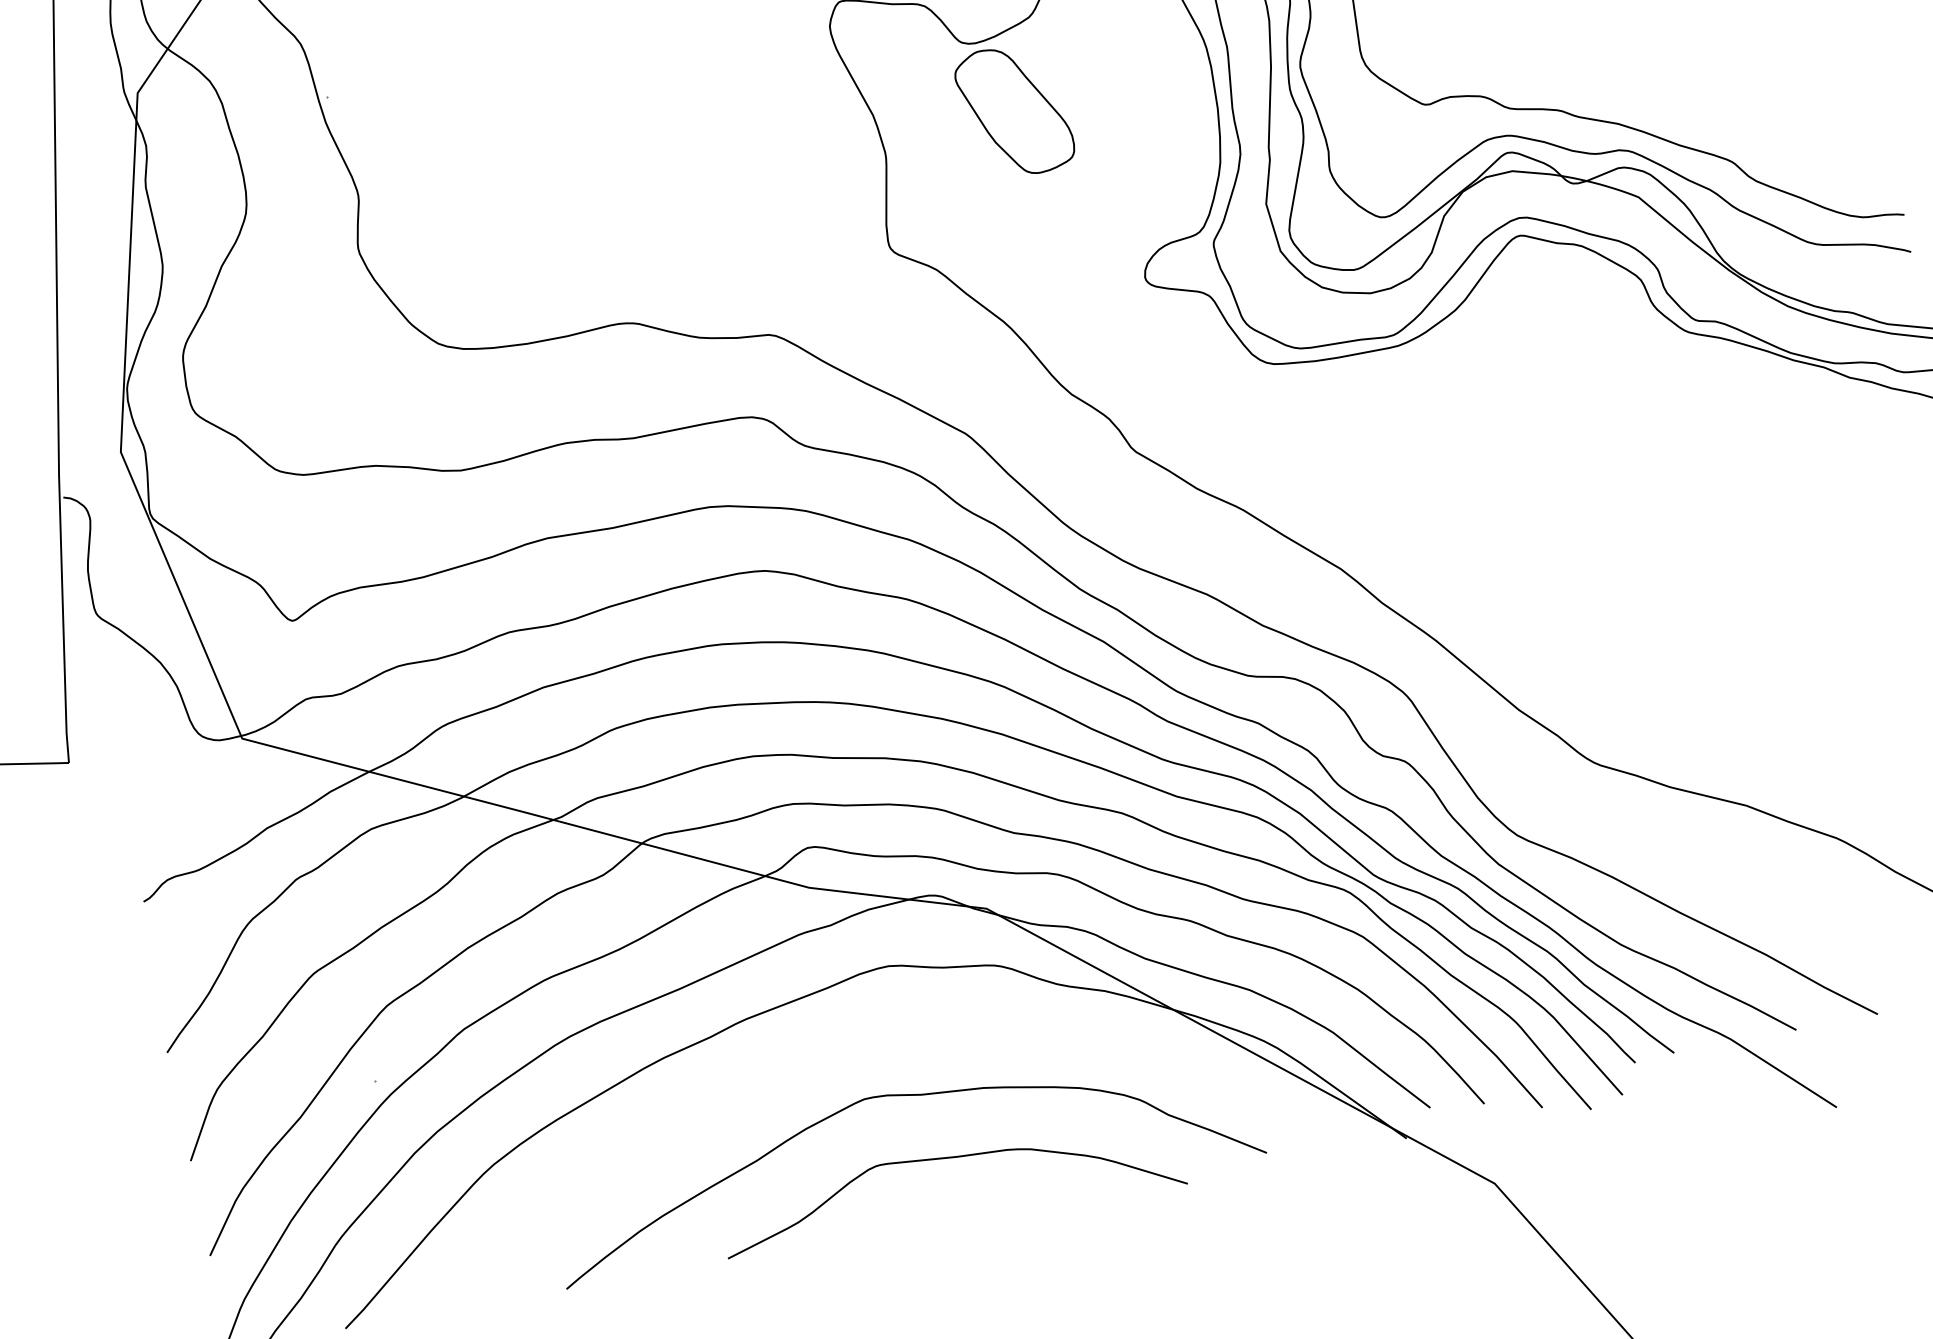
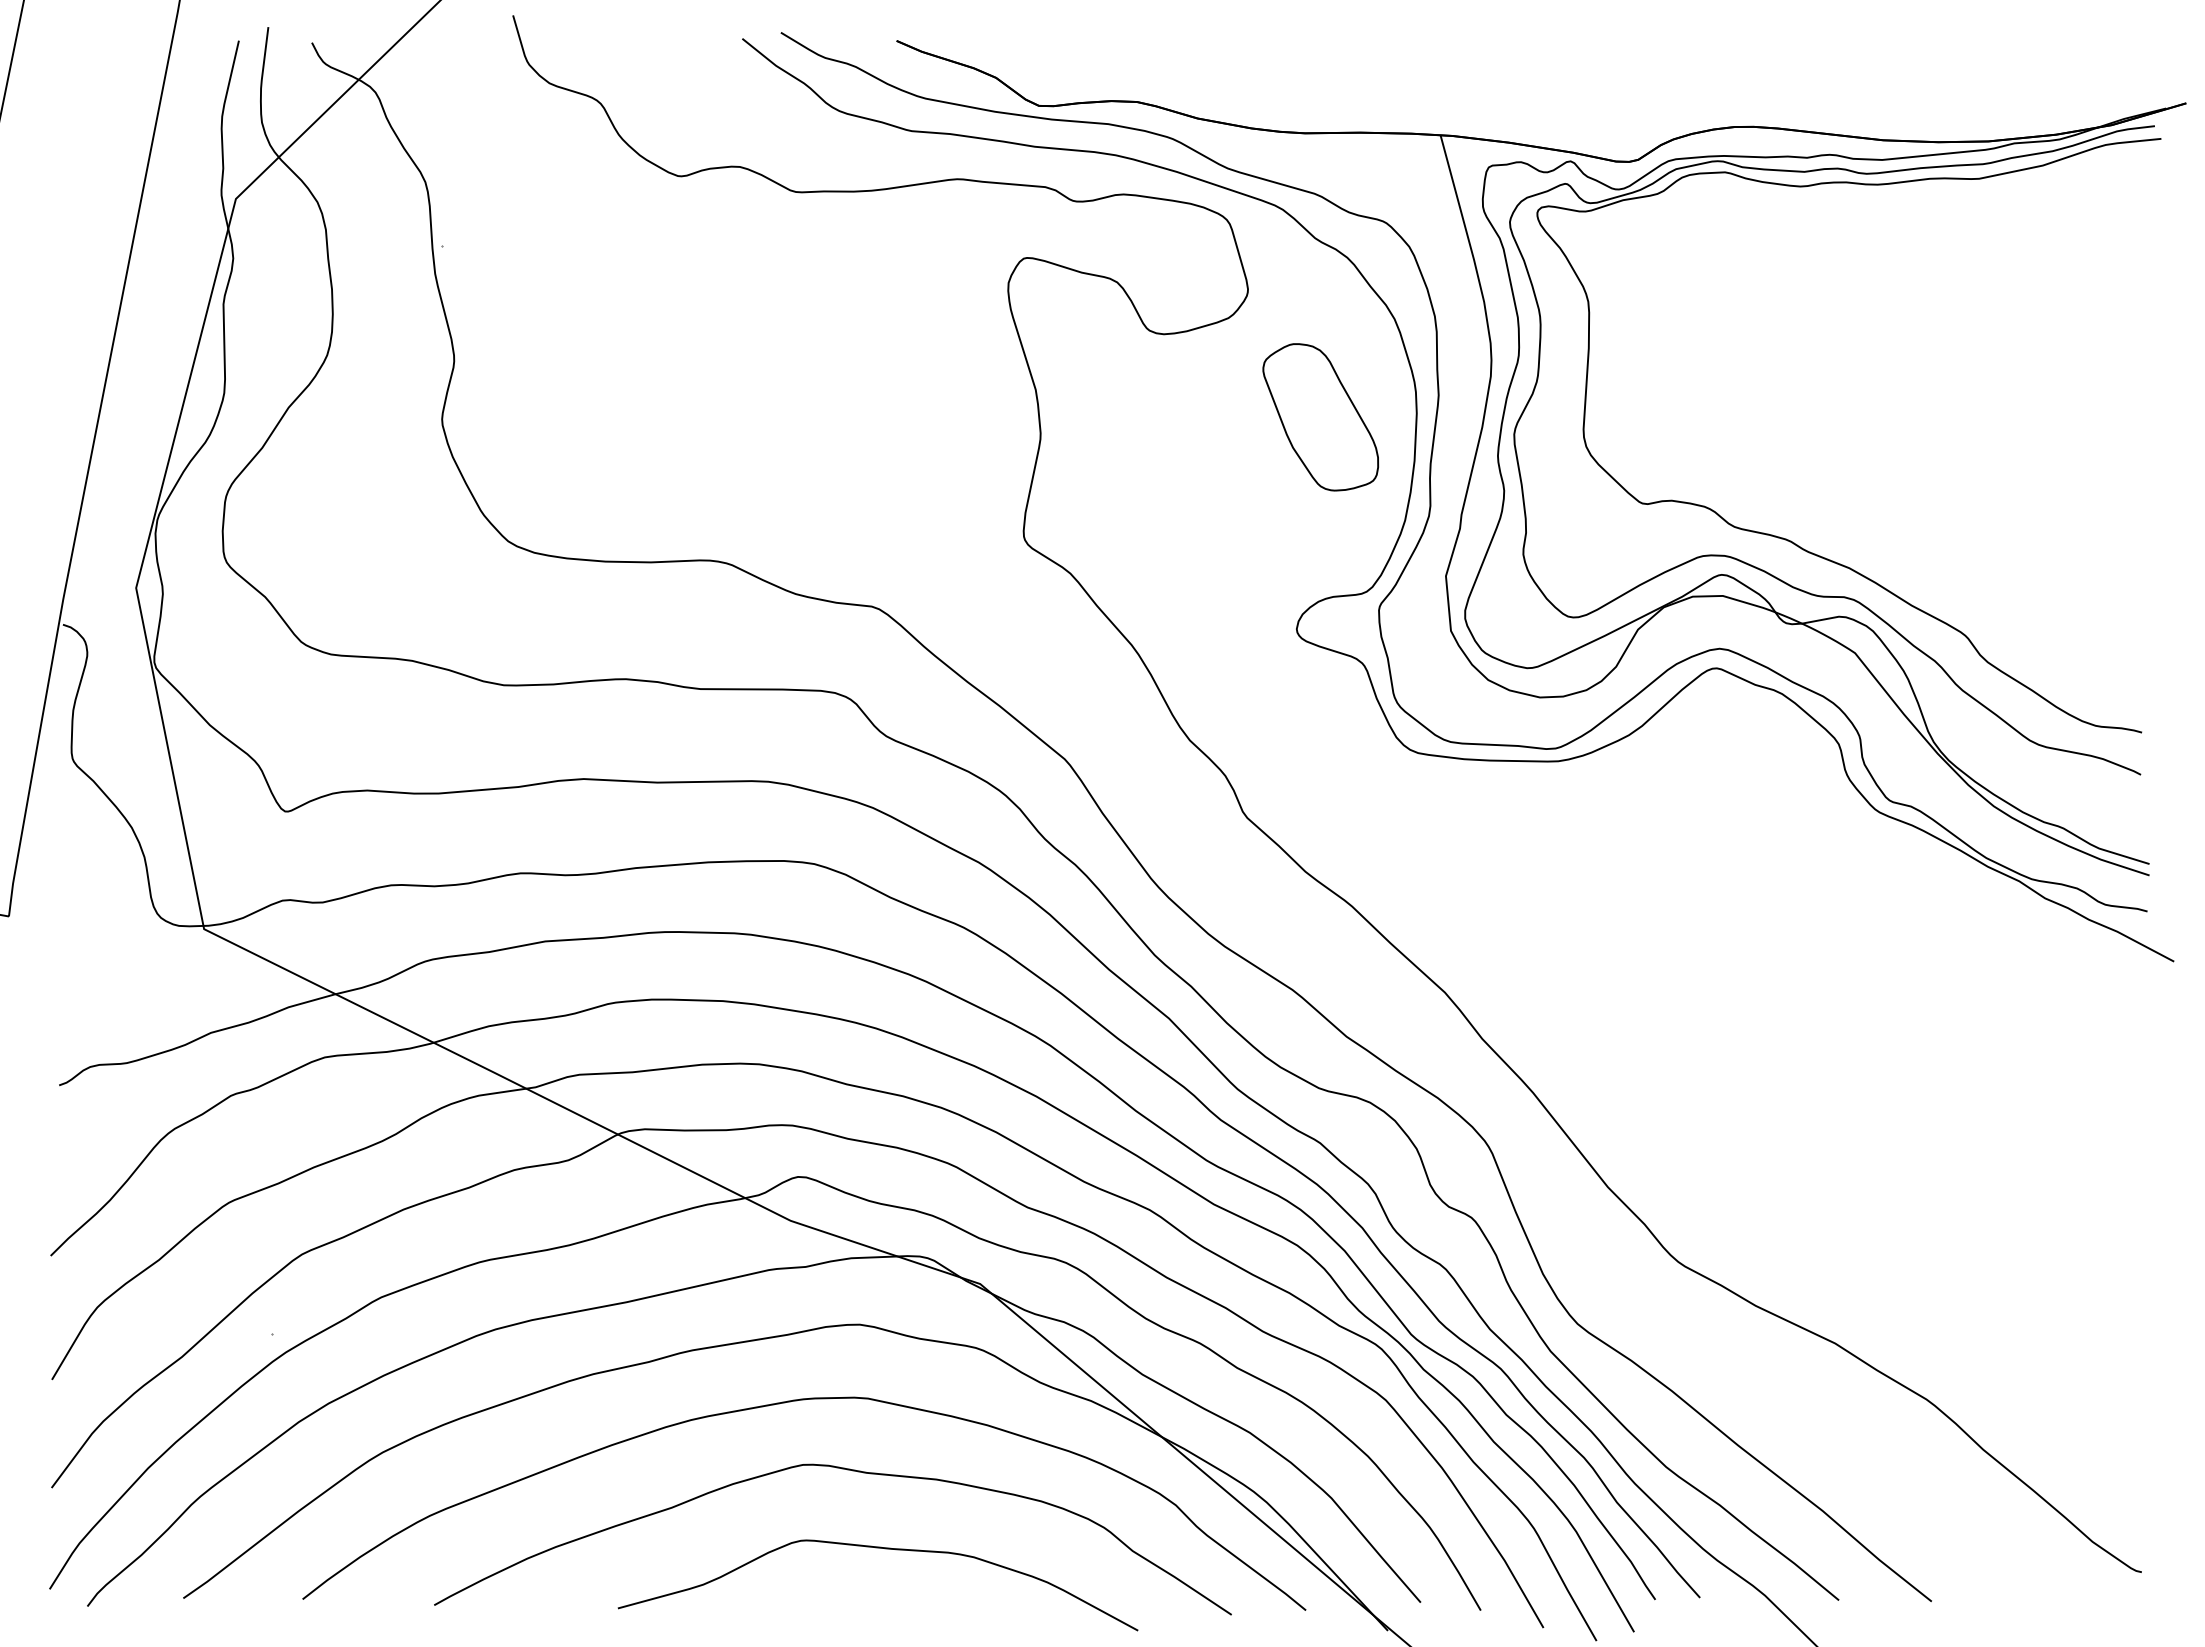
part: (1014, 111) -> (1320, 417), moved
curve: (837, 1048) -> (785, 1403), added

